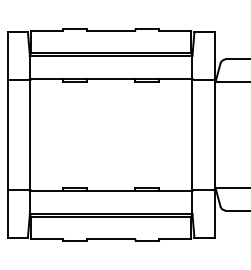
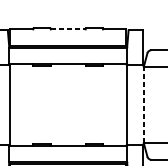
line: (111, 30) -> (68, 29), solid -> dashed
line: (215, 135) -> (143, 105), solid -> dashed

